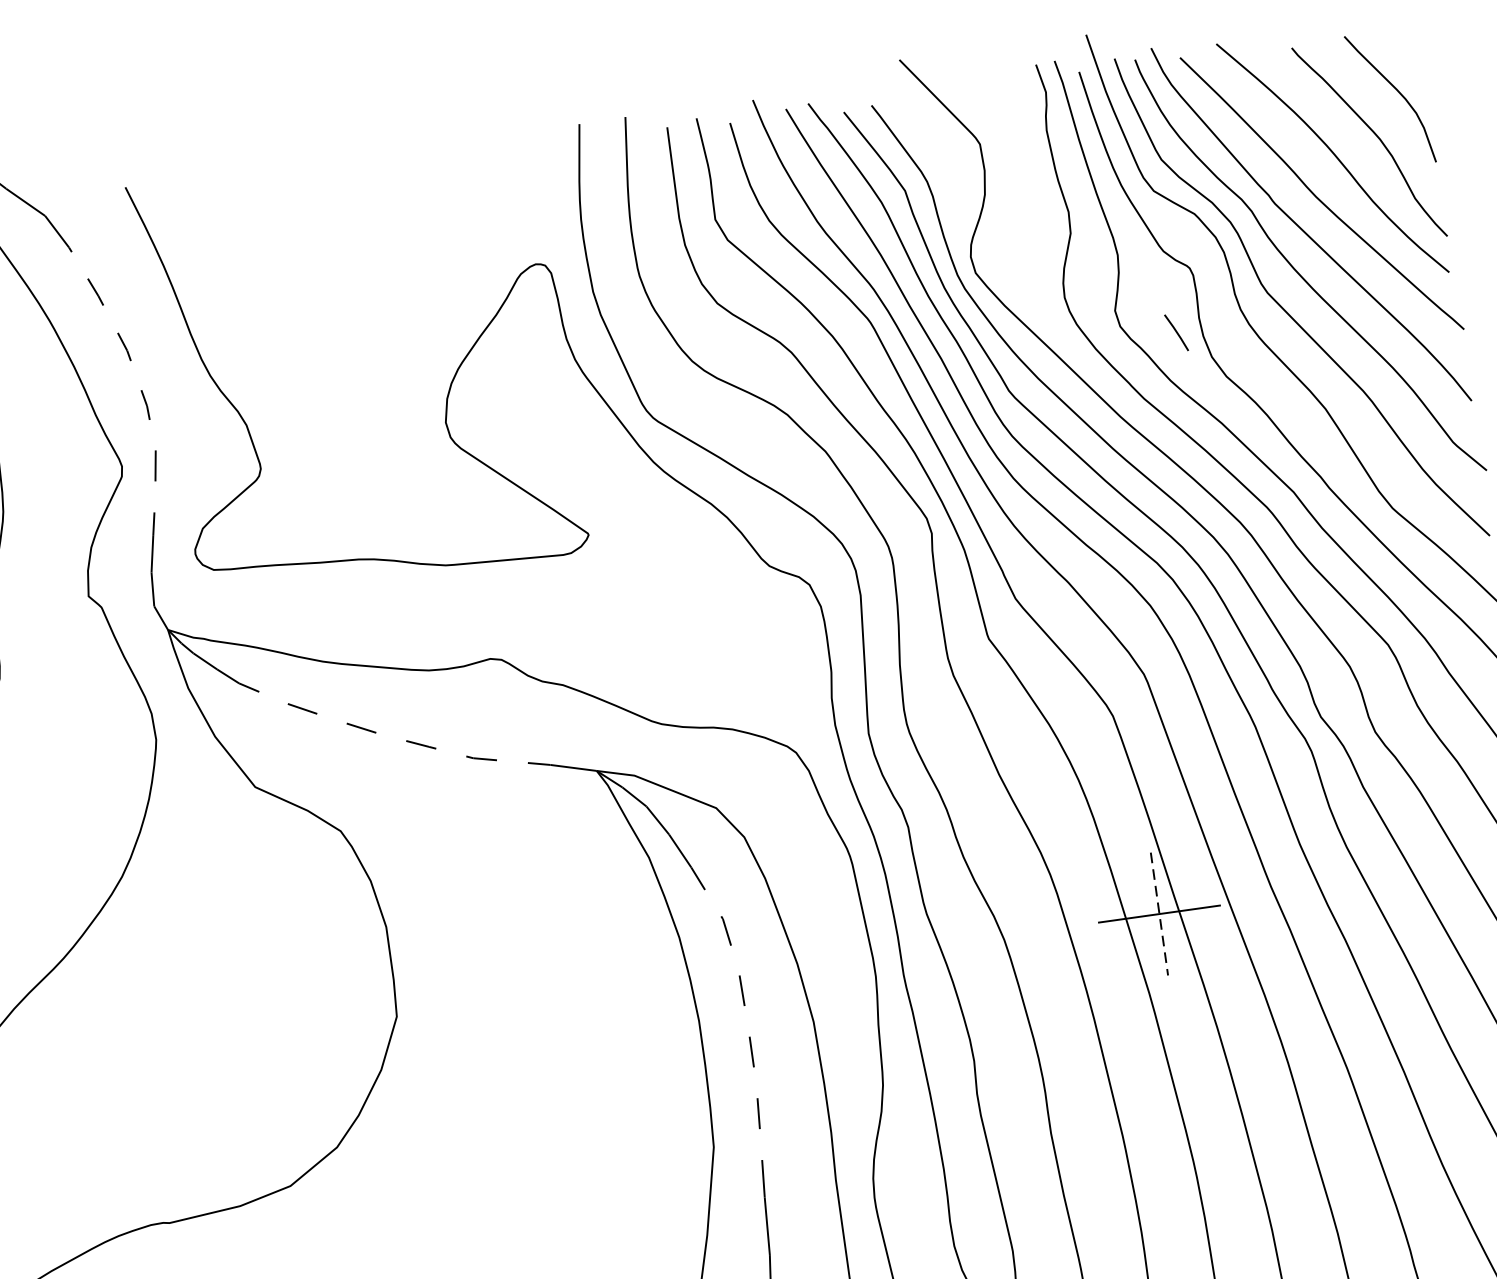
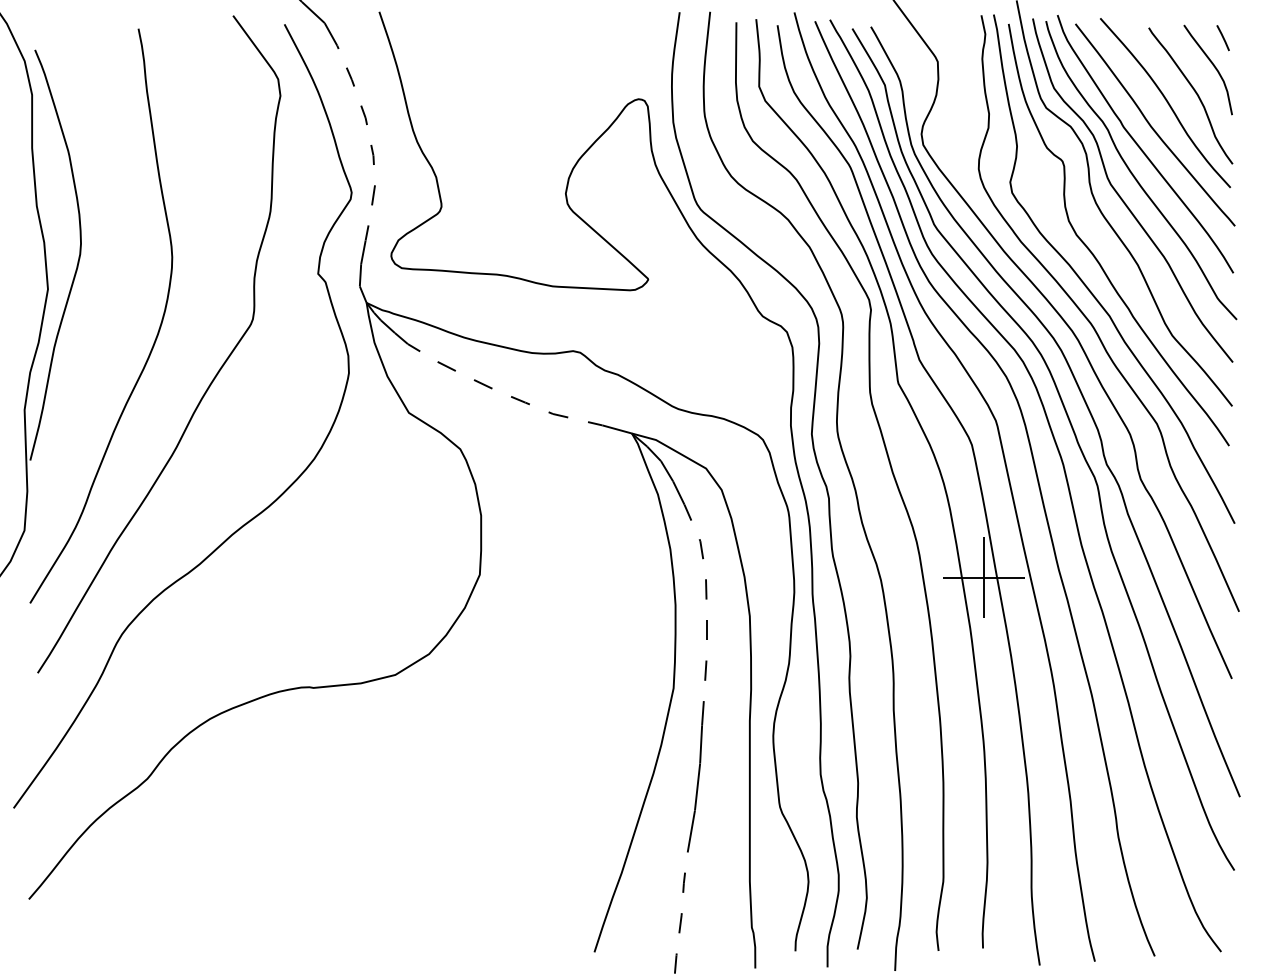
line: (1175, 333) -> (1222, 38), moved
line: (1160, 913) -> (984, 577), dashed -> solid

